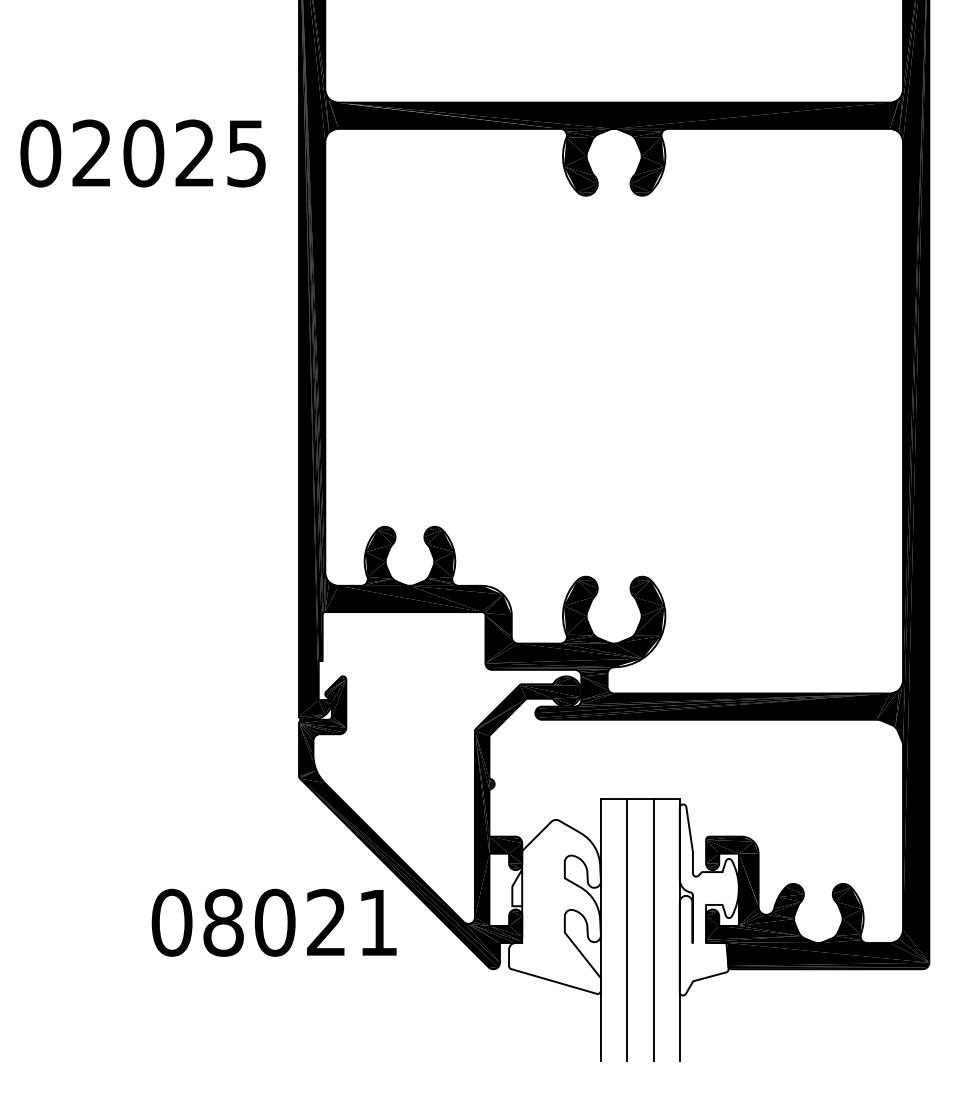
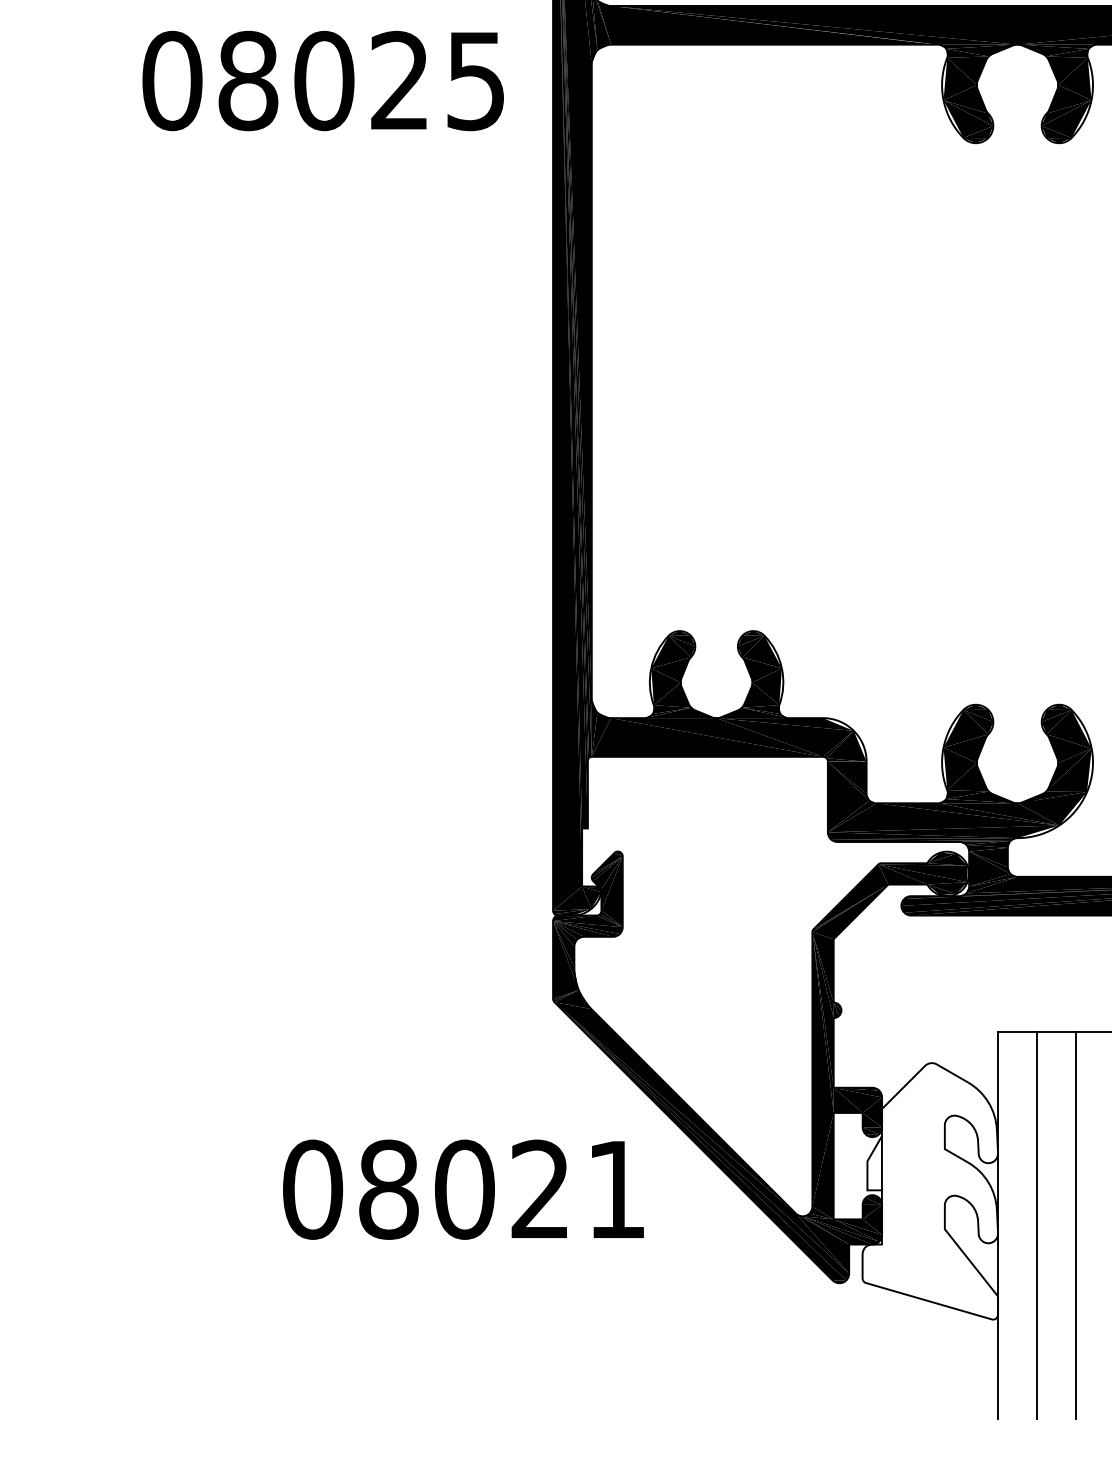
text: (92, 153) -> (248, 80), 02025 -> 08025
text: (273, 922) -> (462, 1189), moved

